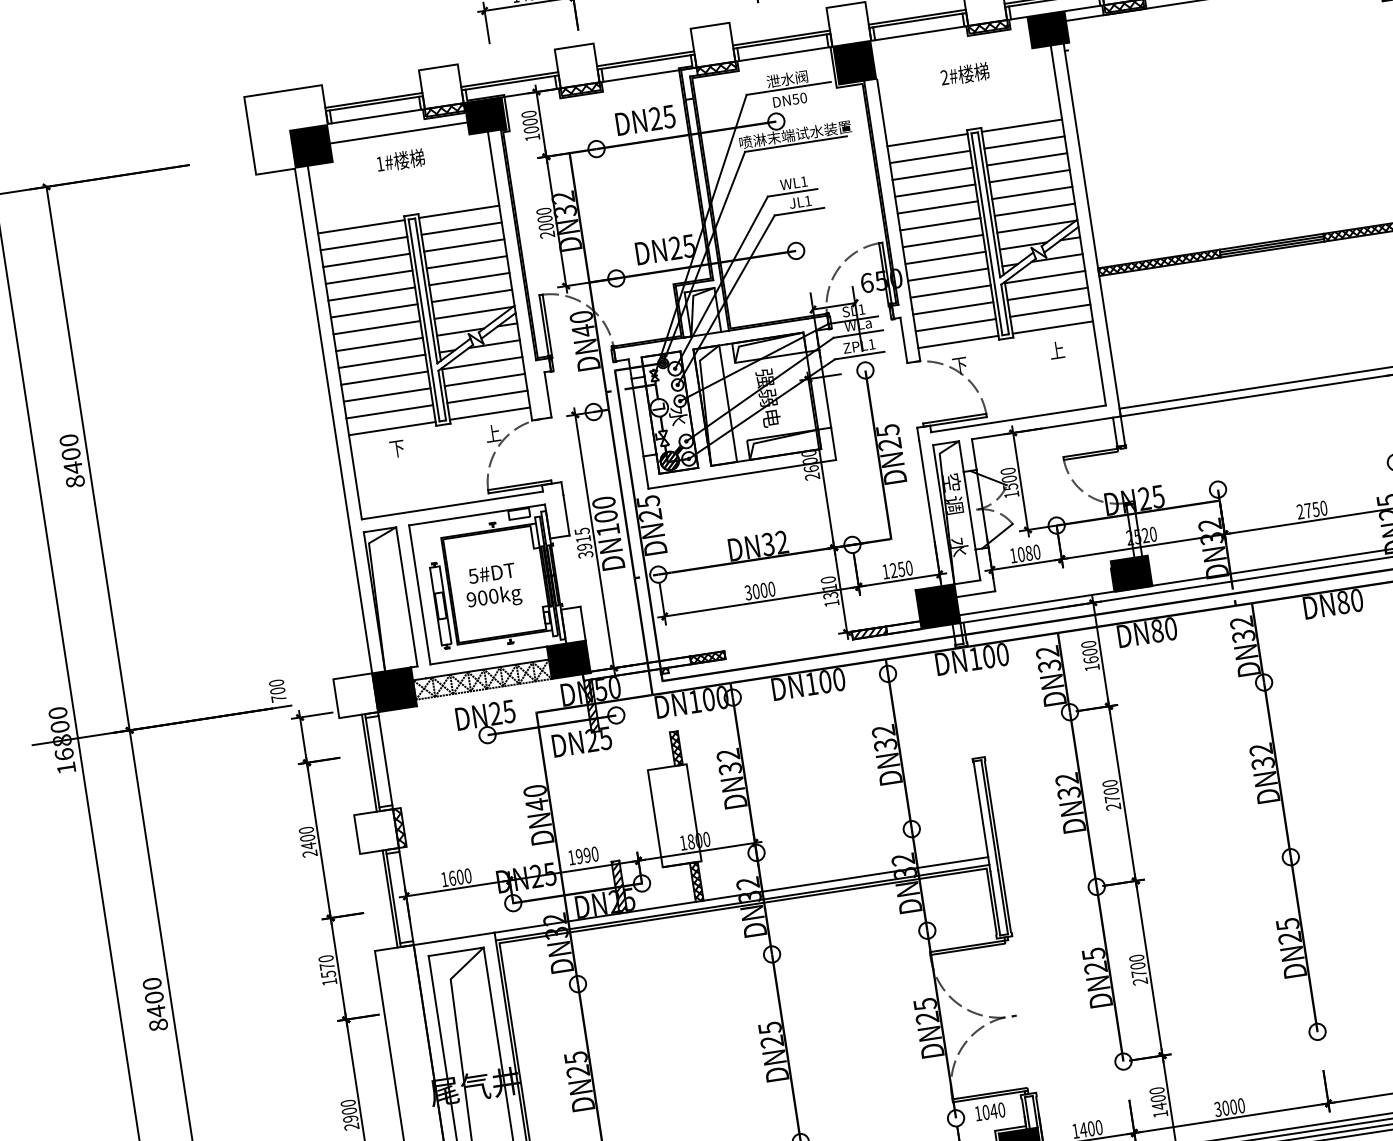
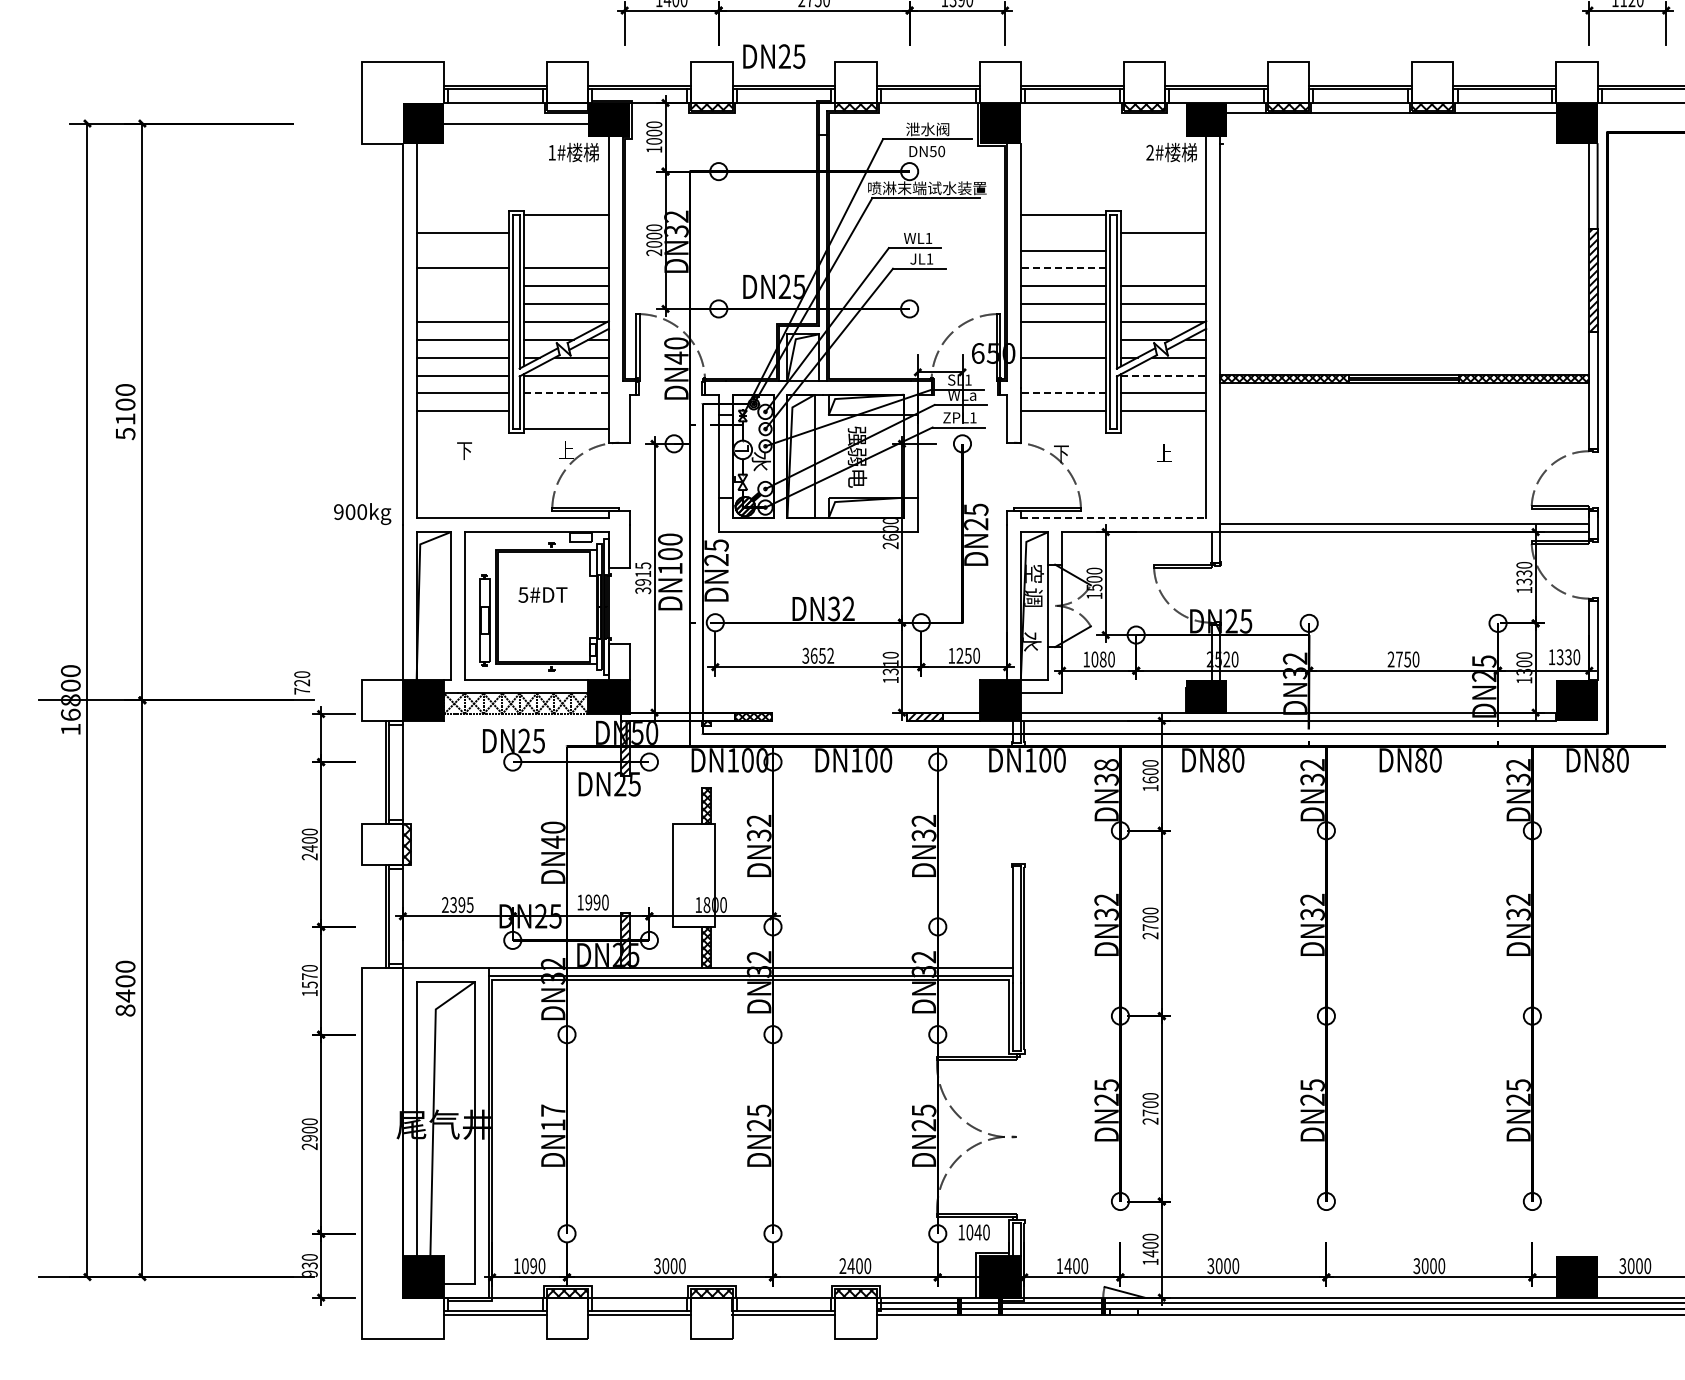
text: (964, 74) -> (1171, 152), moved
hatch: (444, 109) -> (567, 106), removed
text: (645, 120) -> (774, 56), moved
line: (1021, 125) -> (1163, 214), removed
line: (930, 156) -> (1063, 232), removed
line: (1026, 159) -> (1163, 250), removed
text: (400, 160) -> (573, 152), moved
line: (1029, 176) -> (1163, 268), removed
line: (935, 190) -> (1063, 268), solid -> dashed
line: (361, 226) -> (462, 214), removed
line: (460, 228) -> (565, 232), removed
line: (463, 245) -> (565, 250), removed
line: (945, 257) -> (1063, 339), removed
line: (366, 260) -> (462, 250), removed
line: (1044, 277) -> (1163, 375), solid -> dashed
line: (950, 291) -> (1063, 375), removed
line: (371, 294) -> (462, 286), removed
line: (953, 308) -> (1063, 393), solid -> dashed
line: (374, 311) -> (462, 304), removed
line: (1052, 327) -> (1163, 429), removed
line: (958, 342) -> (1063, 429), removed
line: (485, 380) -> (566, 393), solid -> dashed
line: (486, 397) -> (565, 411), removed
line: (1018, 419) -> (1113, 518), solid -> dashed
line: (392, 429) -> (462, 429), removed
text: (74, 474) -> (125, 426), 8400 -> 5100
text: (764, 590) -> (822, 655), 3000 -> 3652
text: (494, 597) -> (362, 513), moved
text: (1047, 652) -> (1106, 765), DN32 -> DN38
text: (277, 690) -> (302, 682), 700 -> 720
text: (456, 877) -> (457, 904), 1600 -> 2395
text: (576, 1064) -> (552, 1117), DN25 -> DN17

